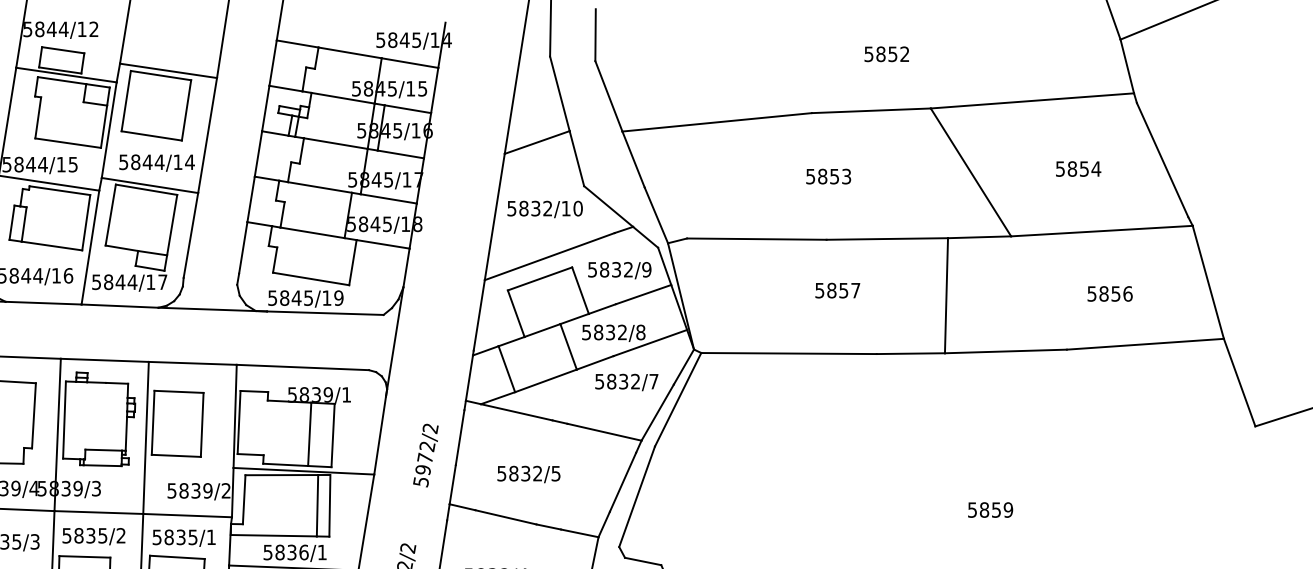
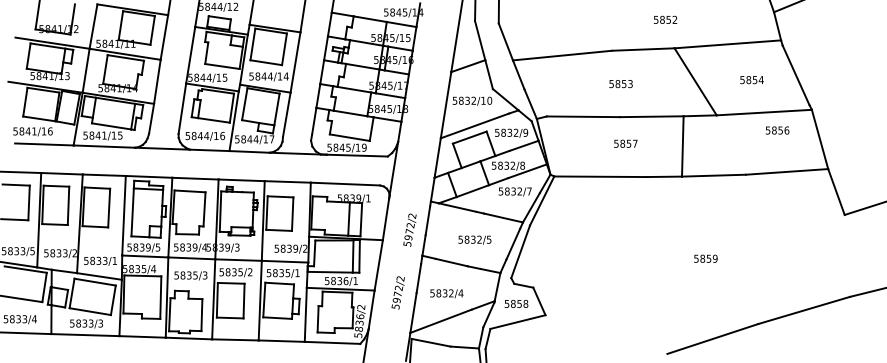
text: (886, 53) -> (665, 19), moved
text: (1109, 293) -> (777, 130), moved
text: (528, 473) -> (474, 239), moved

